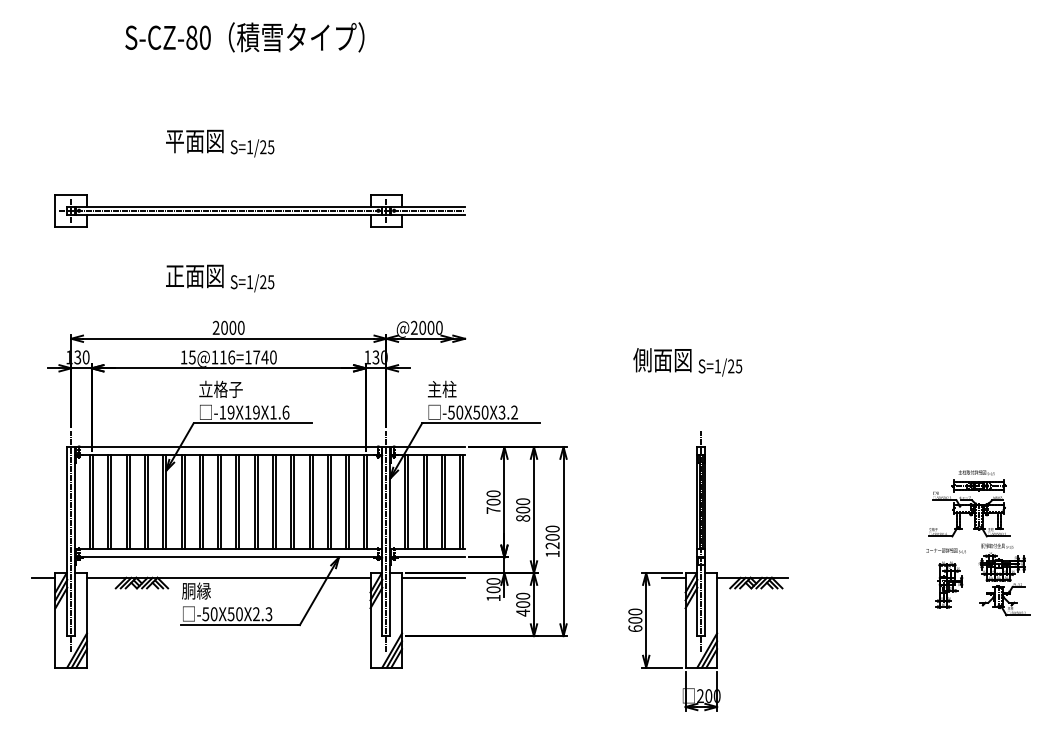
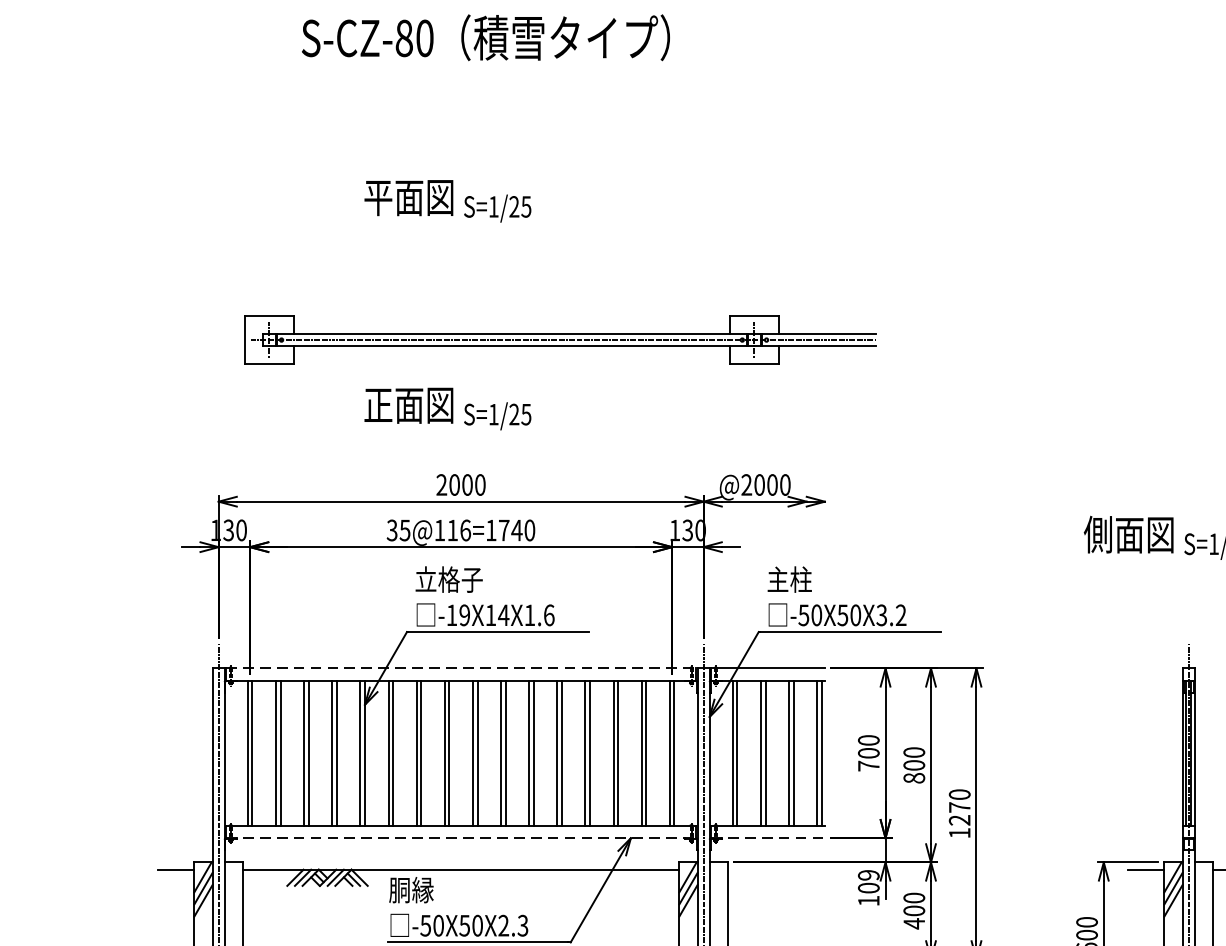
part: (259, 210) -> (559, 339), moved
text: (183, 357) -> (391, 530), 15@116=1740 -> 35@116=1740
text: (256, 412) -> (503, 615), -19X19X1.6 -> -19X14X1.6
line: (228, 447) -> (460, 669), solid -> dashed
text: (552, 537) -> (959, 807), 1200 -> 1270
line: (228, 557) -> (460, 838), solid -> dashed
line: (428, 557) -> (768, 838), solid -> dashed
line: (433, 577) -> (776, 869), removed
text: (493, 581) -> (868, 875), 100 -> 109

